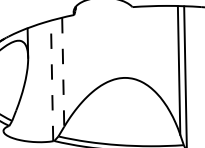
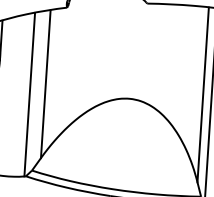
line: (63, 72) -> (46, 84), dashed -> solid
line: (52, 80) -> (30, 94), dashed -> solid

